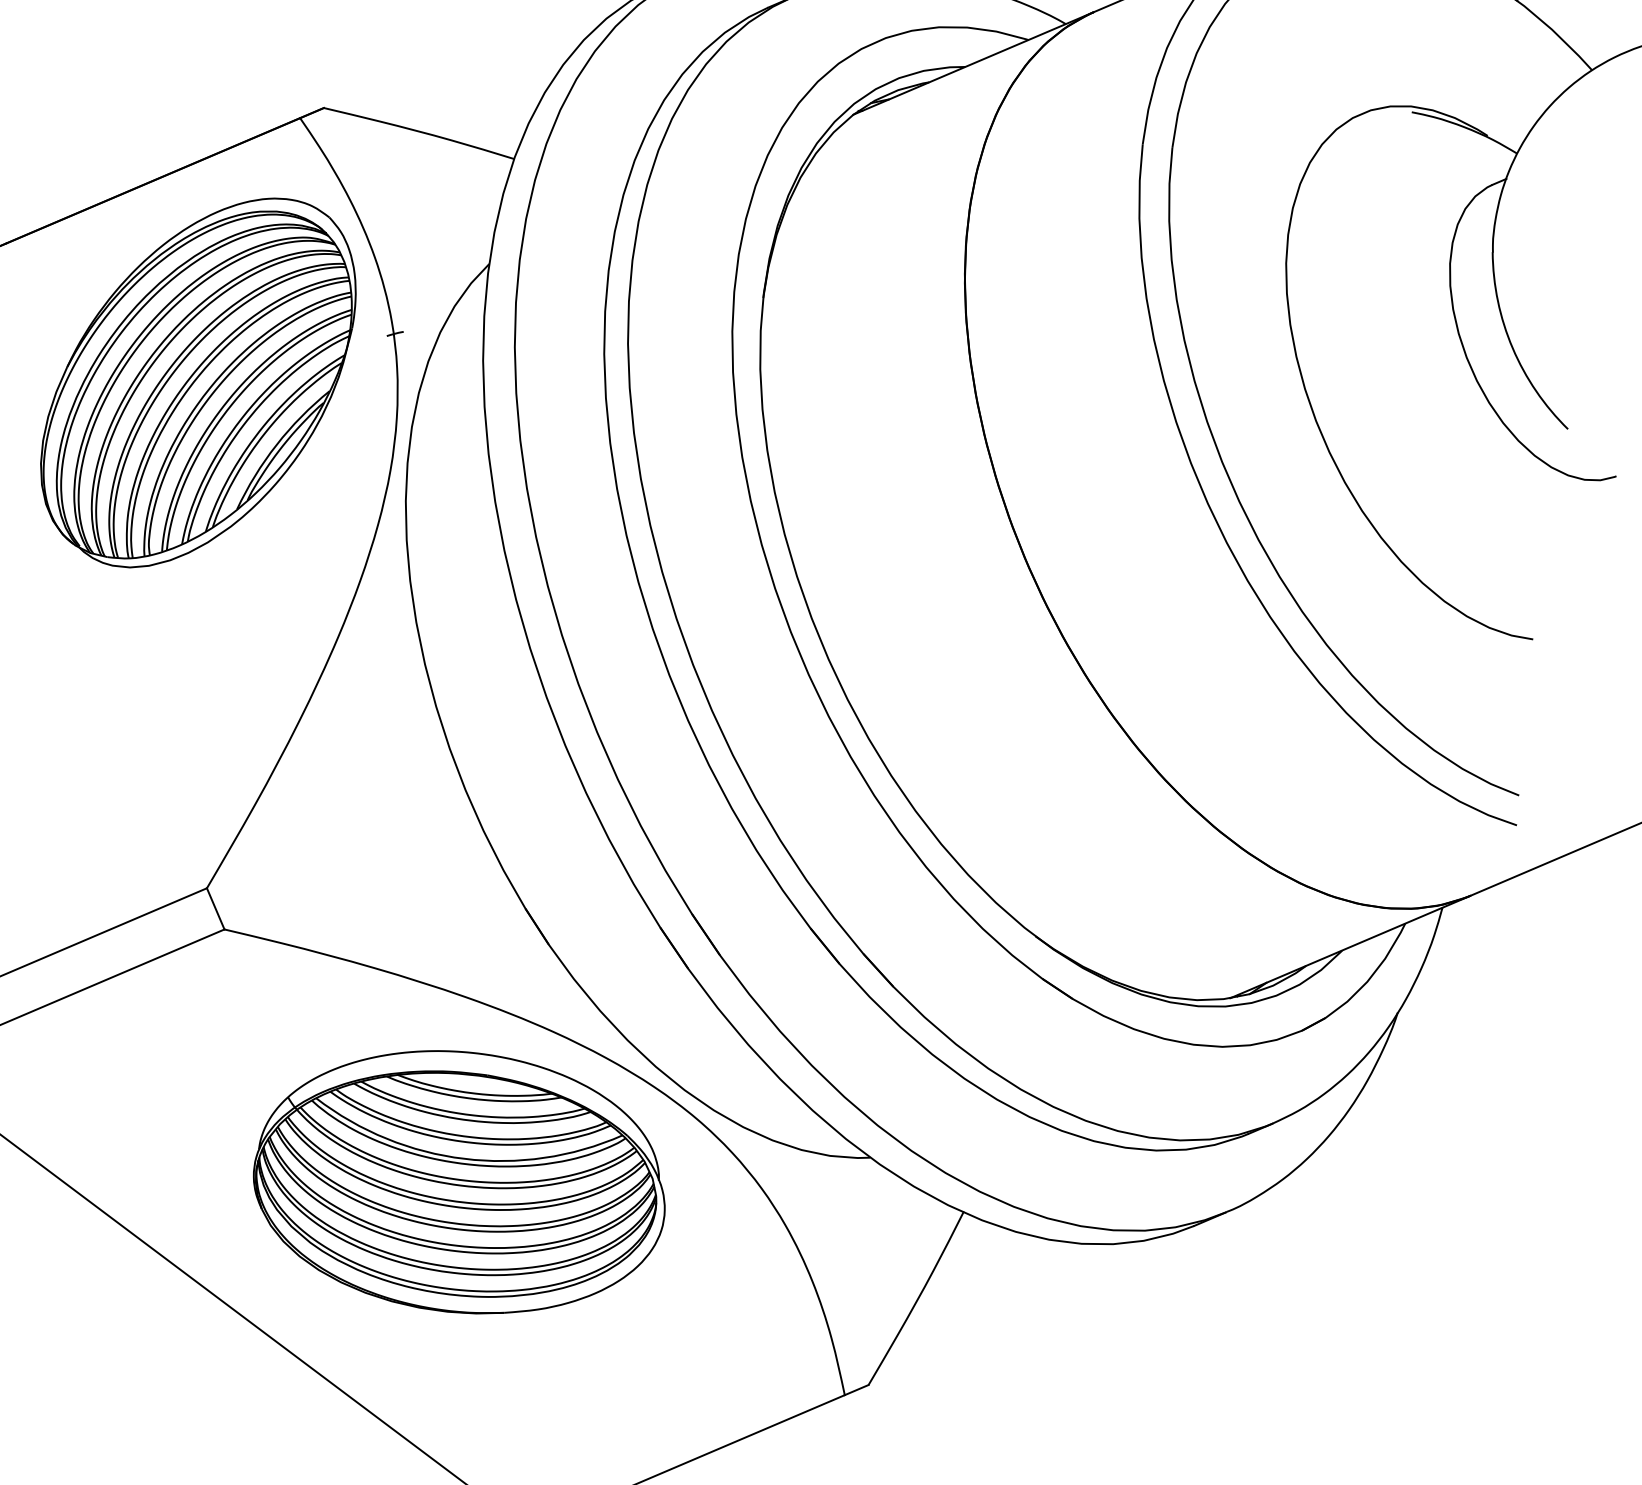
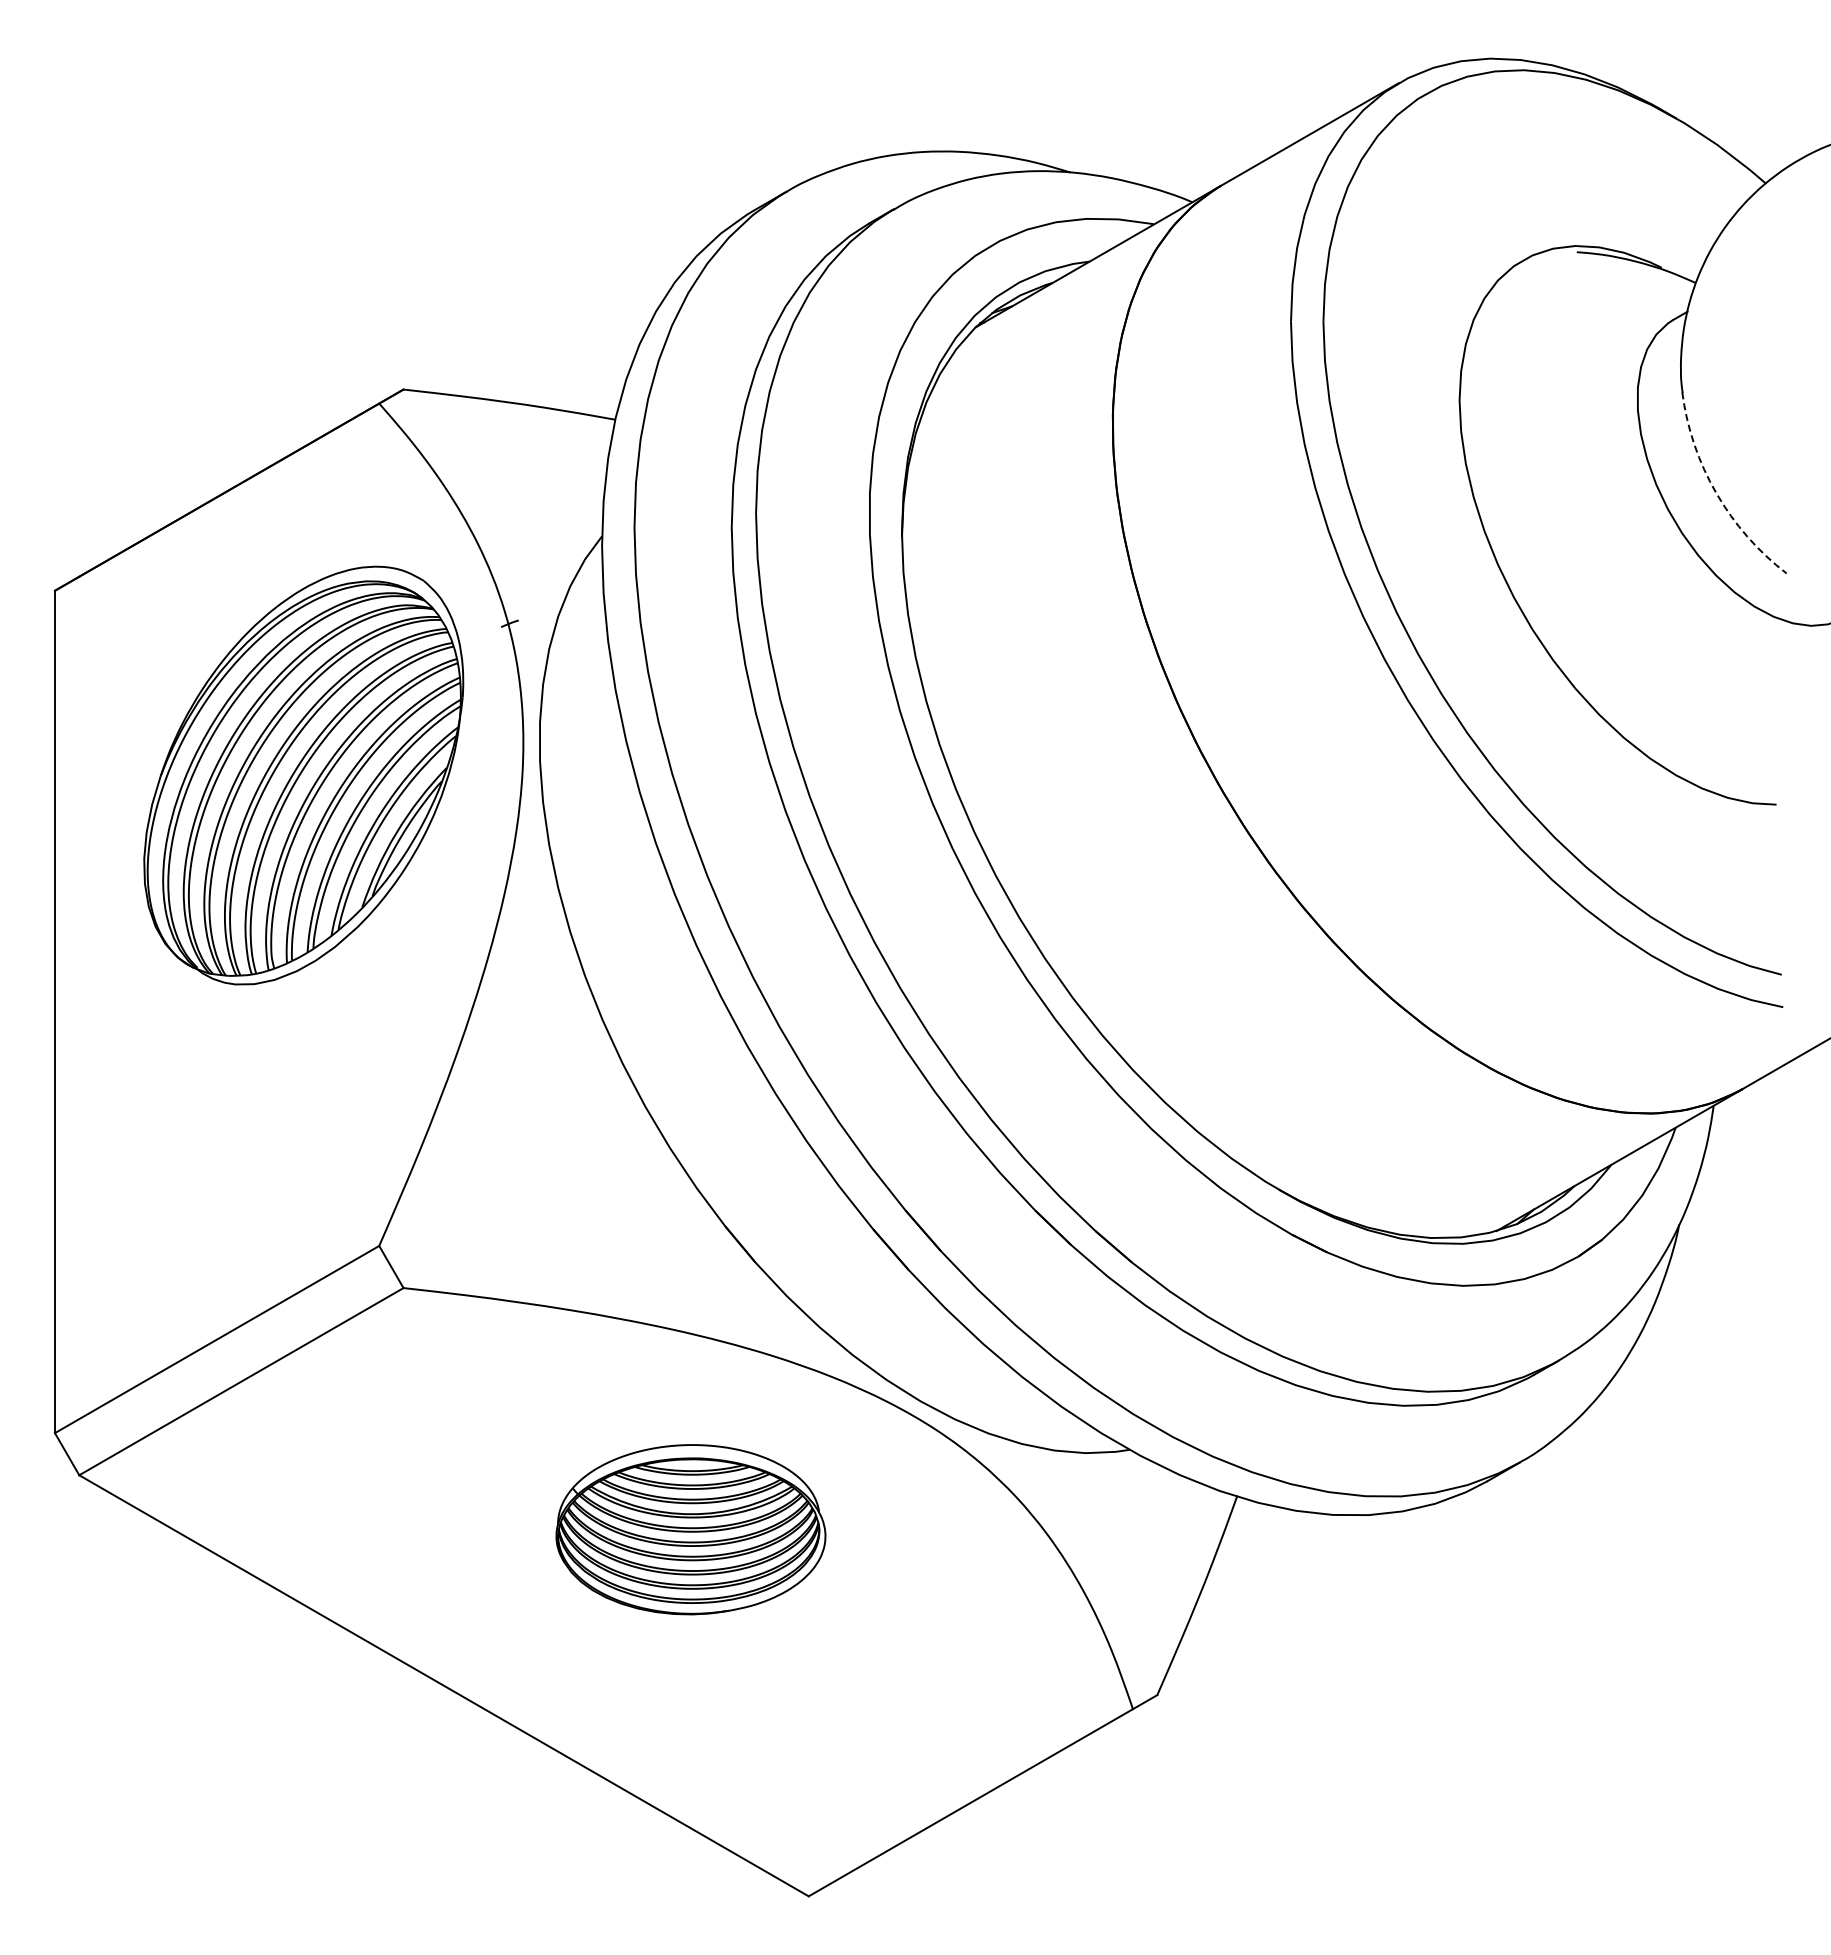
arc: (1512, 348) -> (1716, 493), solid -> dashed
part: (197, 382) -> (303, 775), moved
part: (460, 1181) -> (690, 1529), size x0.6

